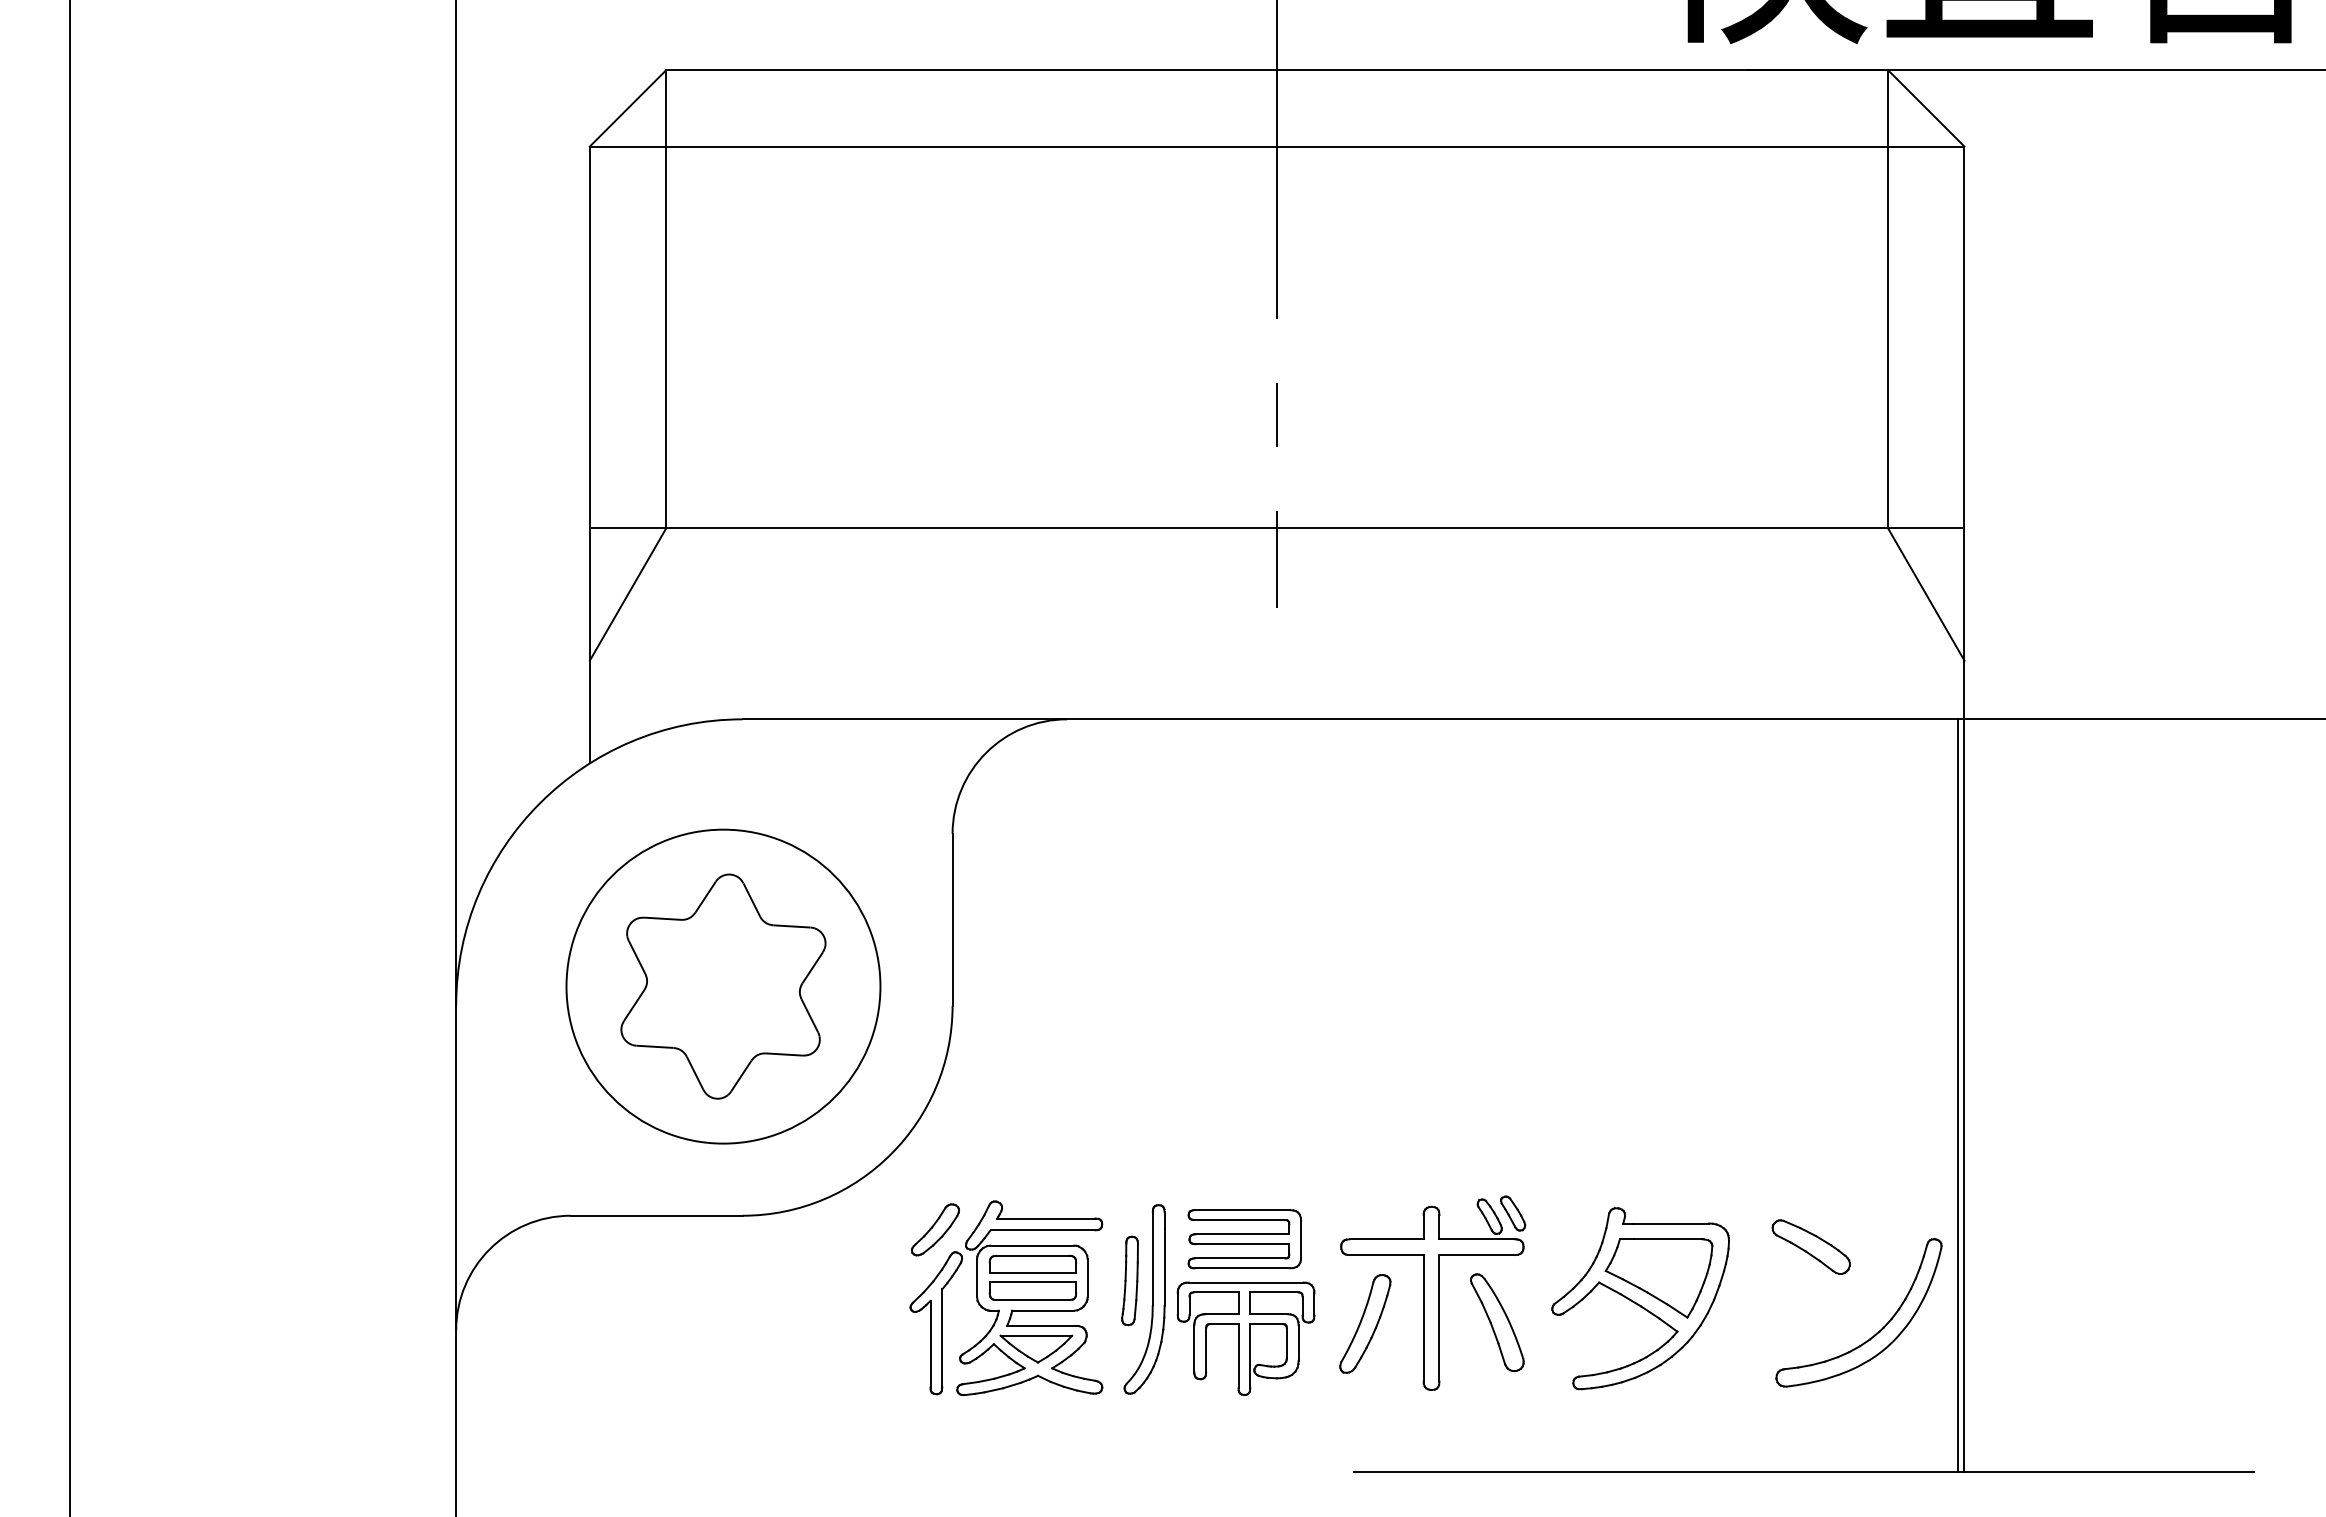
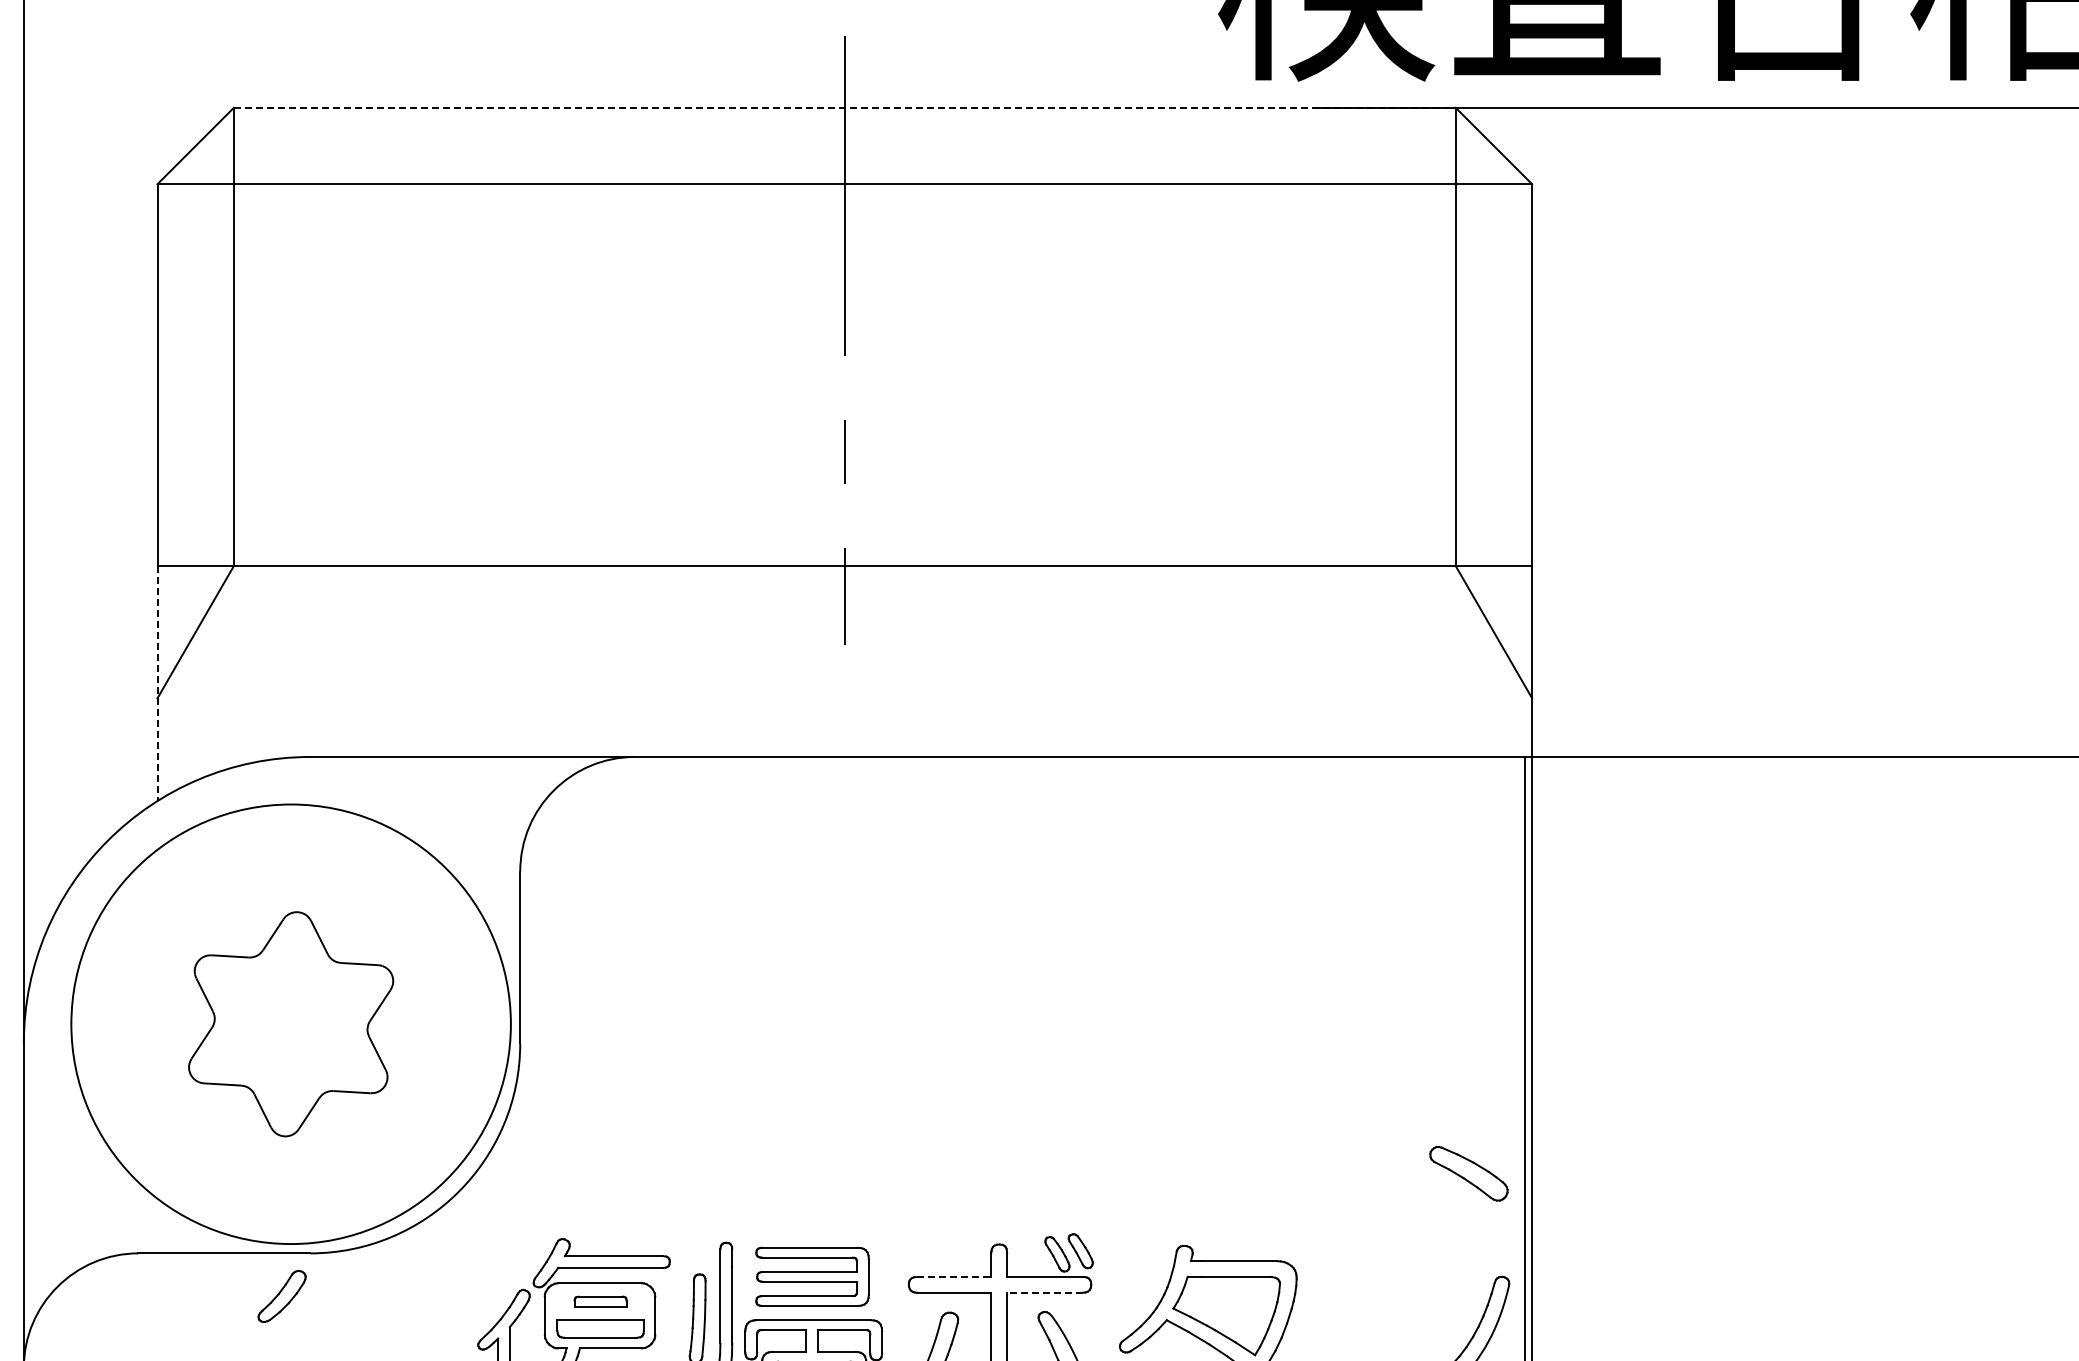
line: (1277, 70) -> (845, 108), solid -> dashed
line: (589, 645) -> (157, 683), solid -> dashed
circle: (723, 986) -> (291, 1024), size x1.4
part: (935, 1229) -> (282, 1296), moved
line: (1387, 1239) -> (955, 1277), solid -> dashed
part: (1810, 1246) -> (1468, 1173), moved
line: (1477, 1255) -> (1045, 1293), solid -> dashed
part: (1032, 1263) -> (600, 1301), size x0.6

